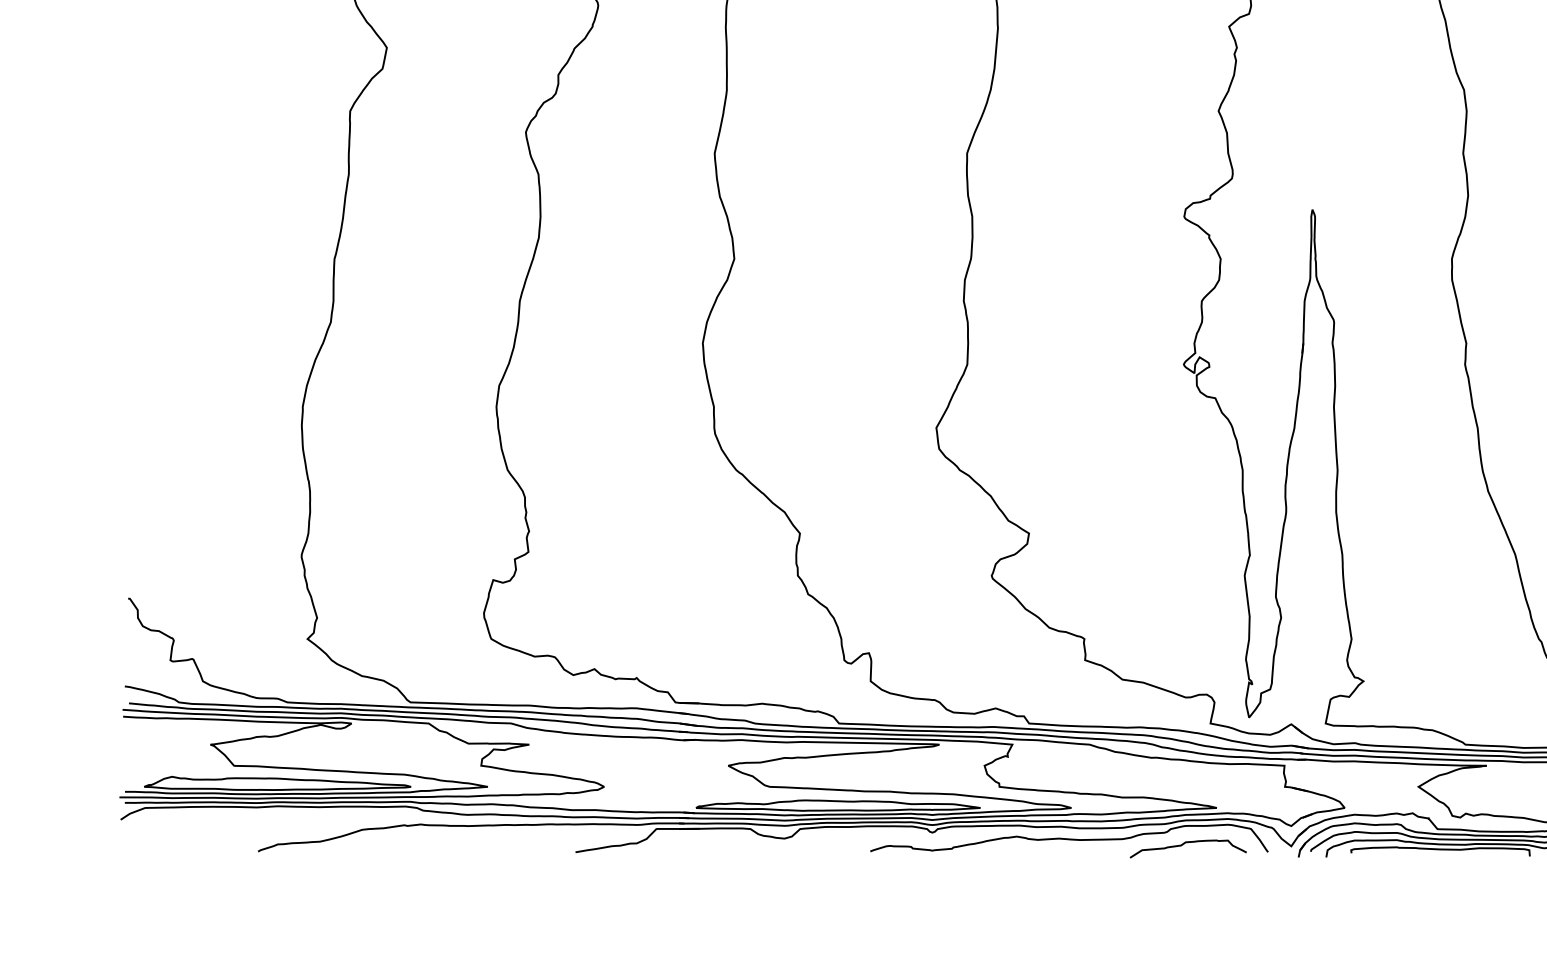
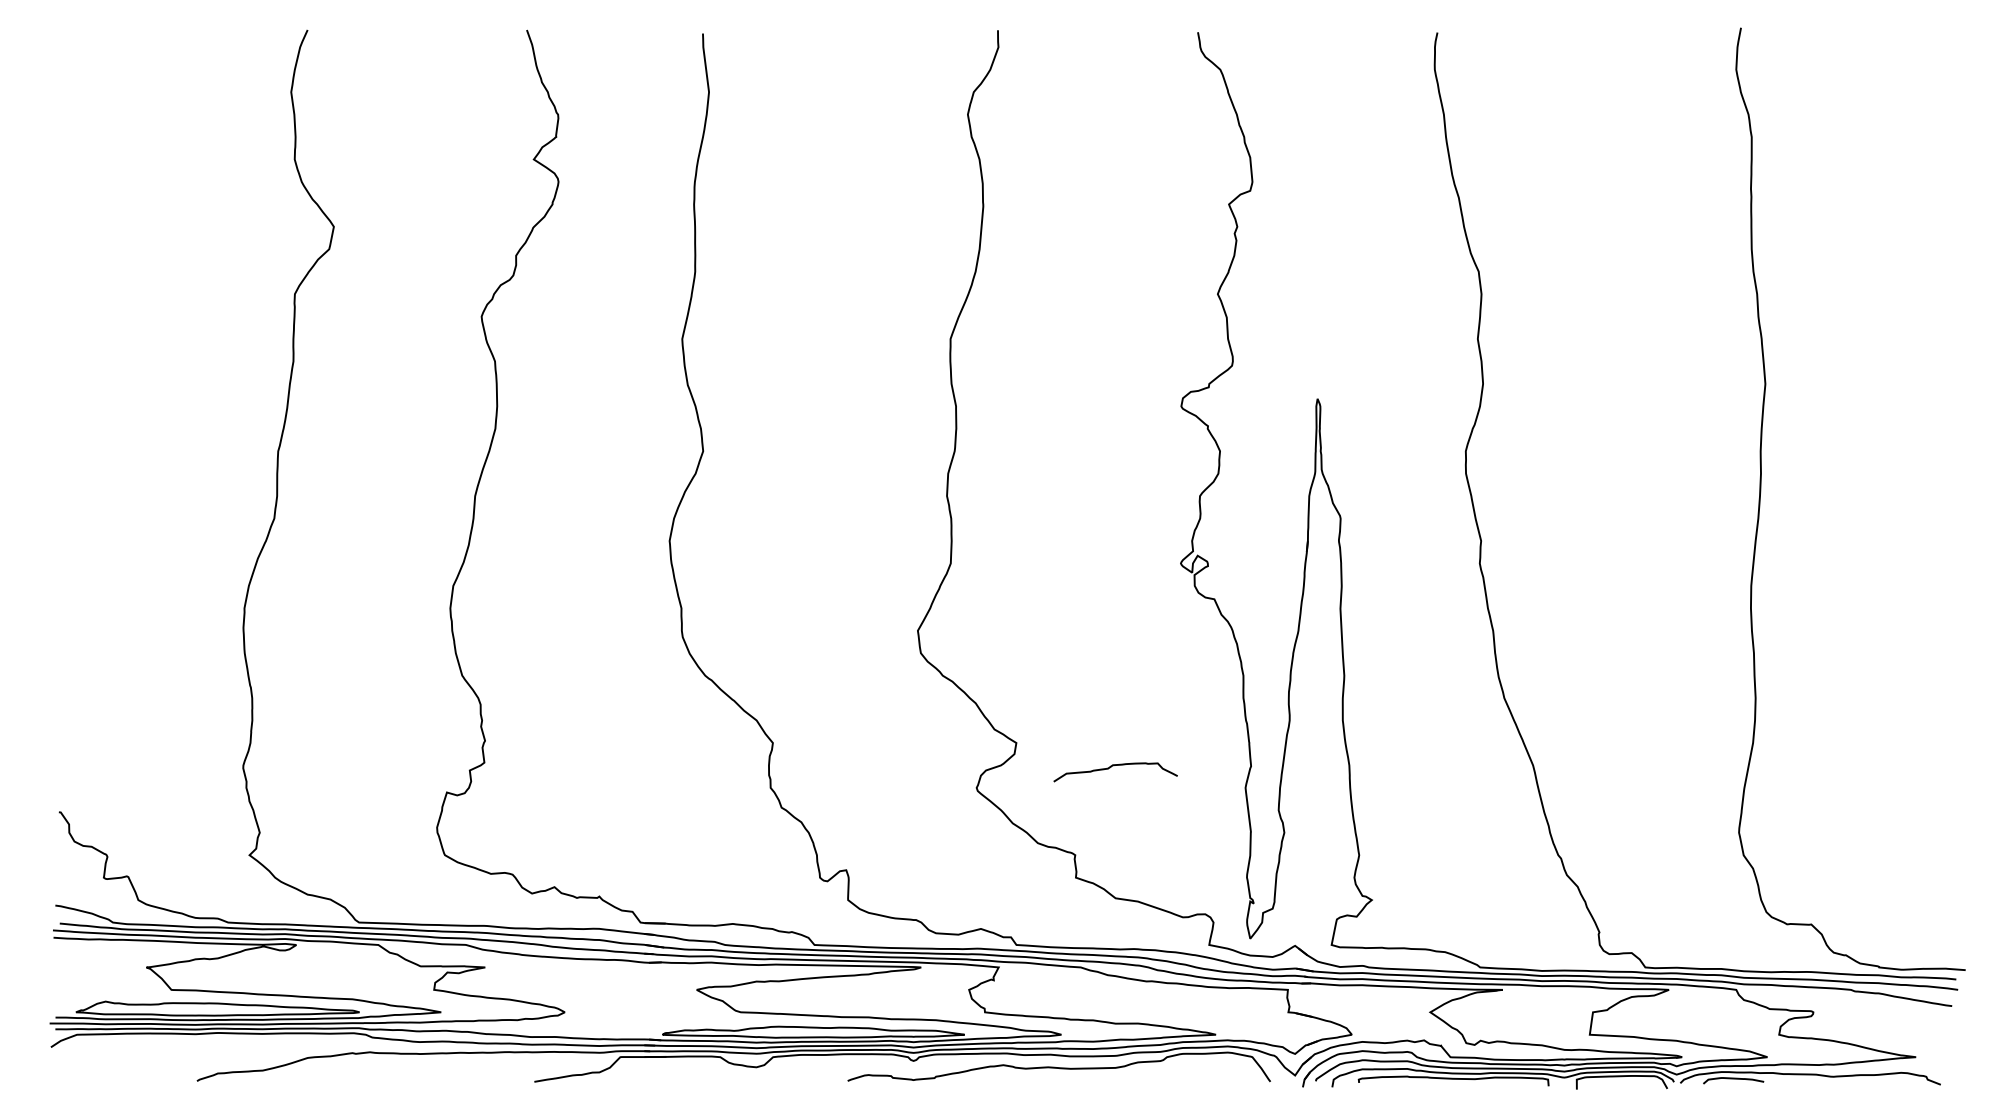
curve: (1186, 843) -> (1113, 766), moved

